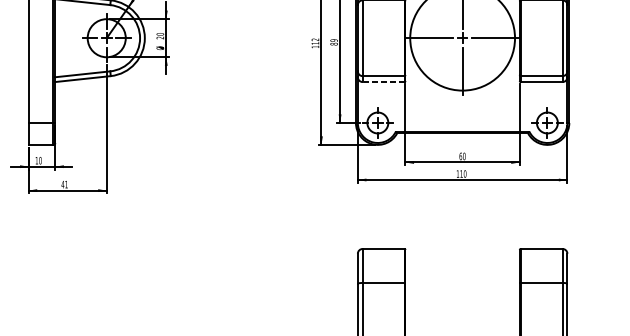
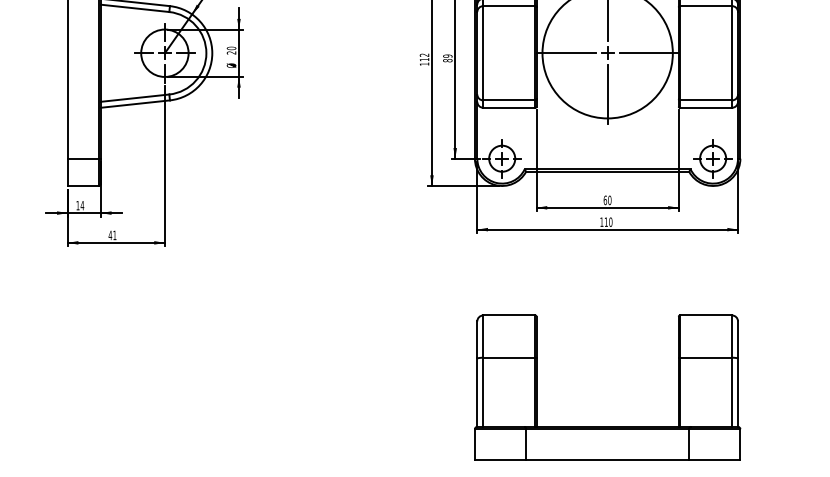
line: (382, 81) -> (508, 107), dashed -> solid
text: (40, 160) -> (82, 205), 10 -> 14

